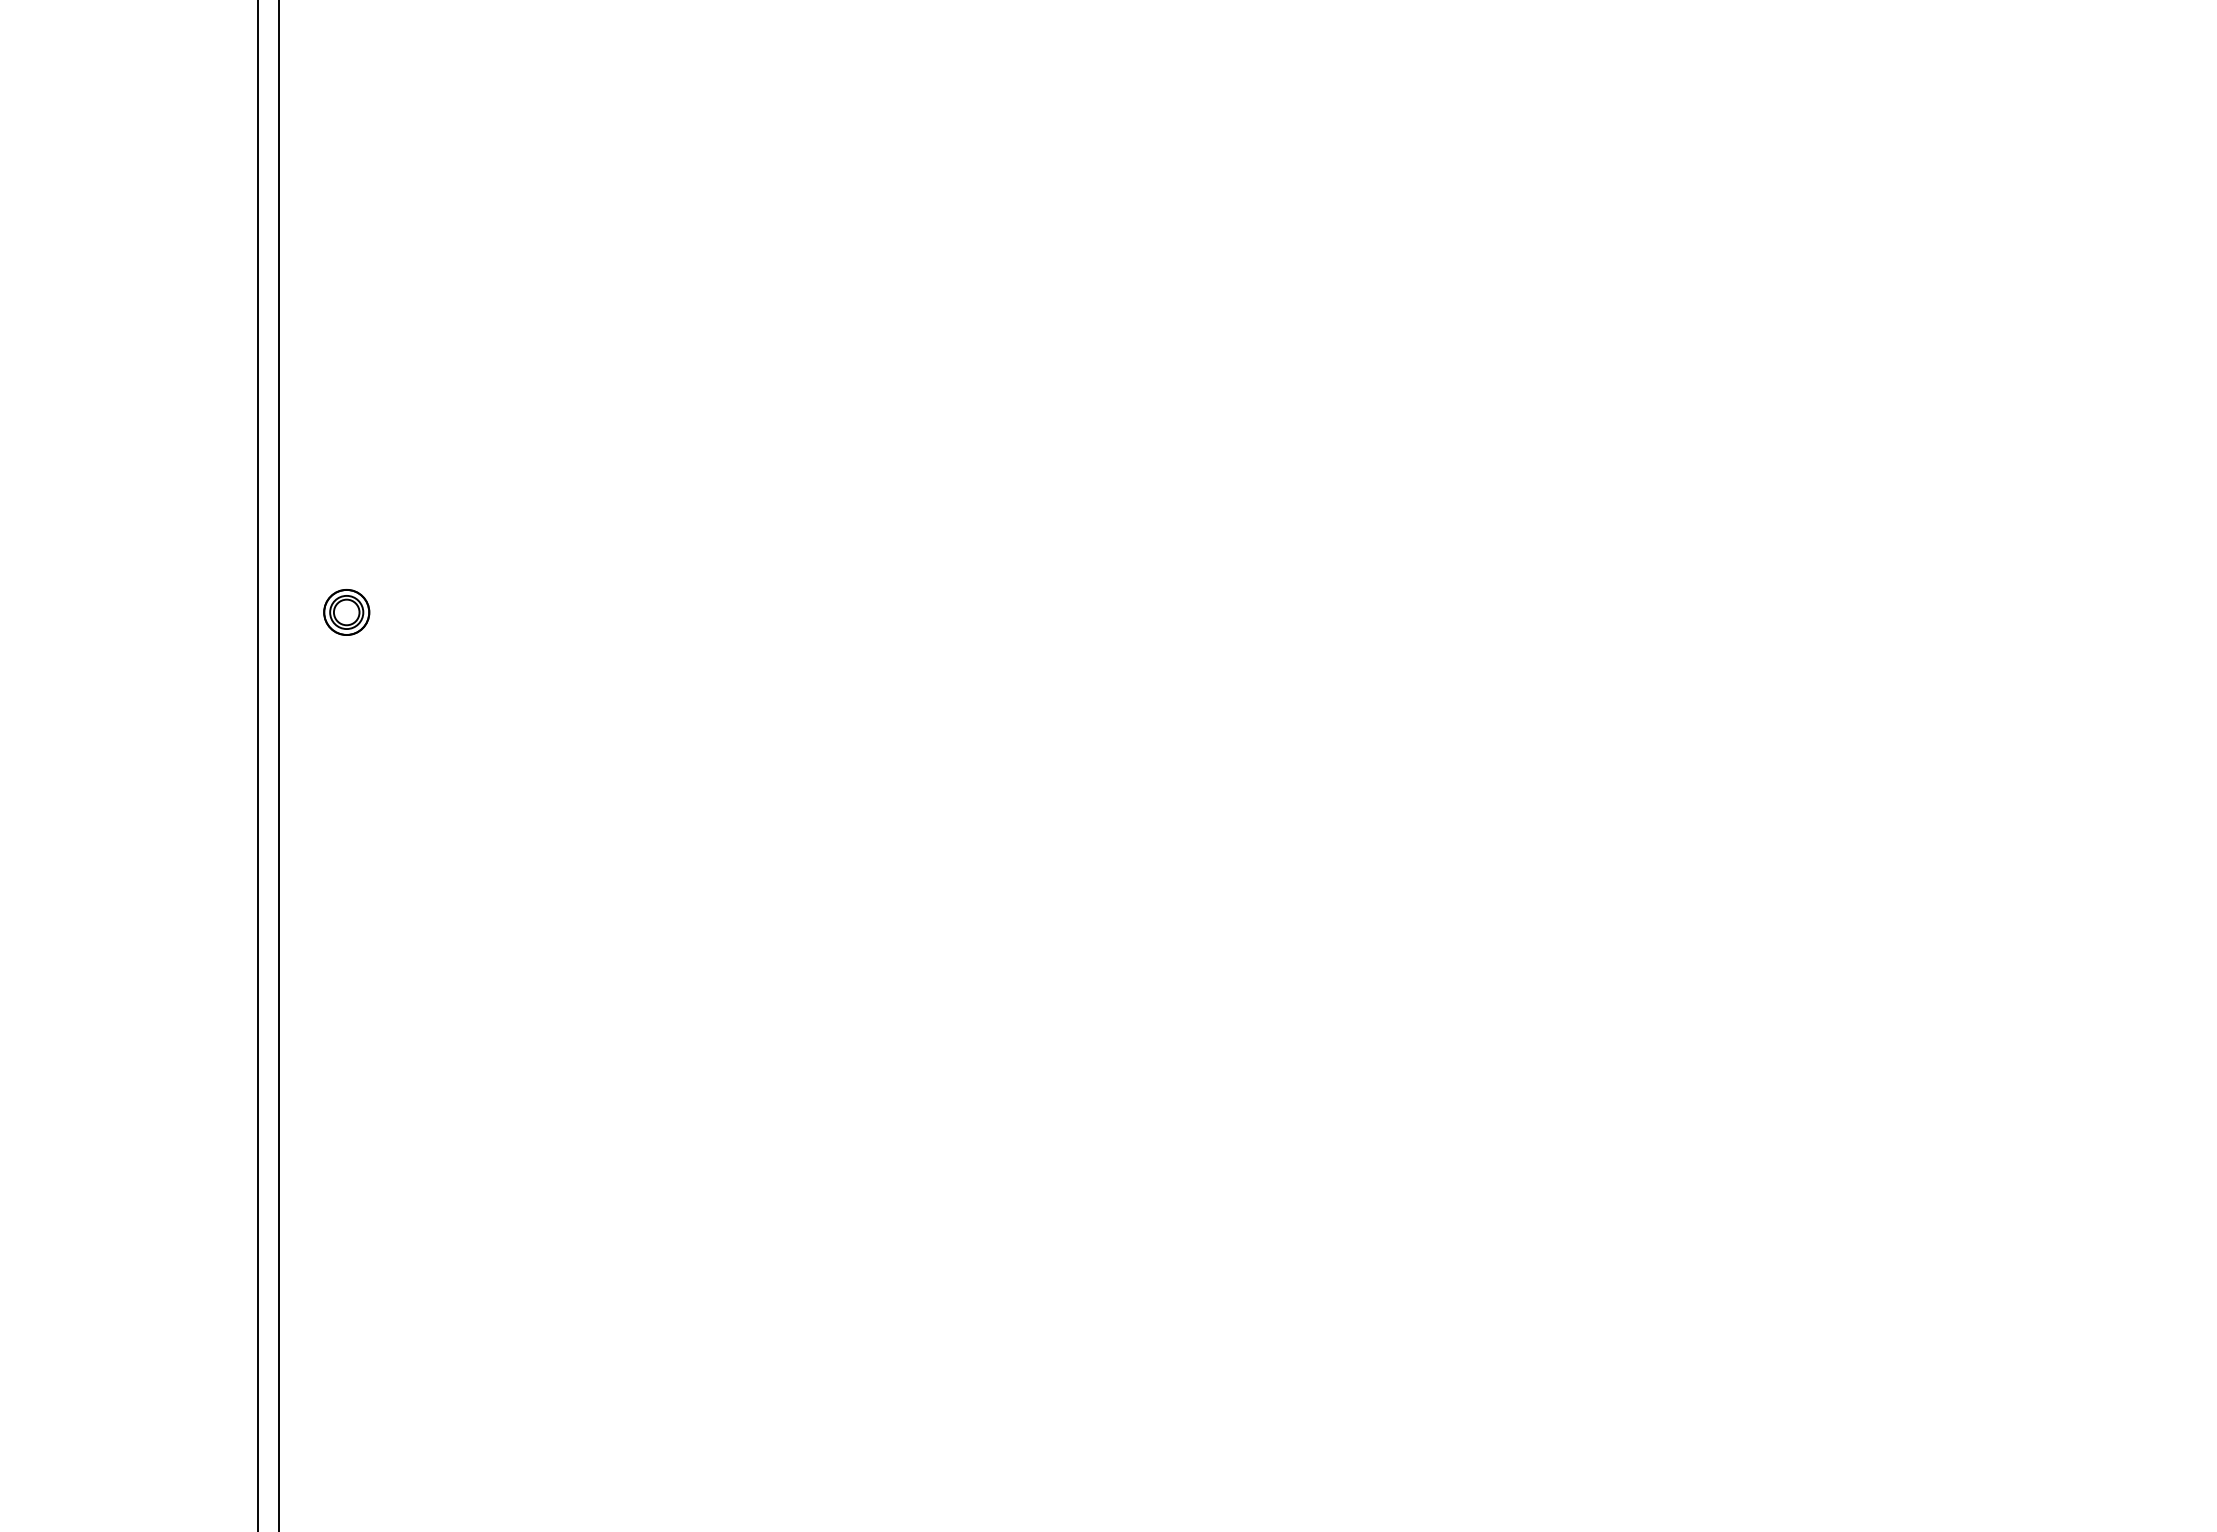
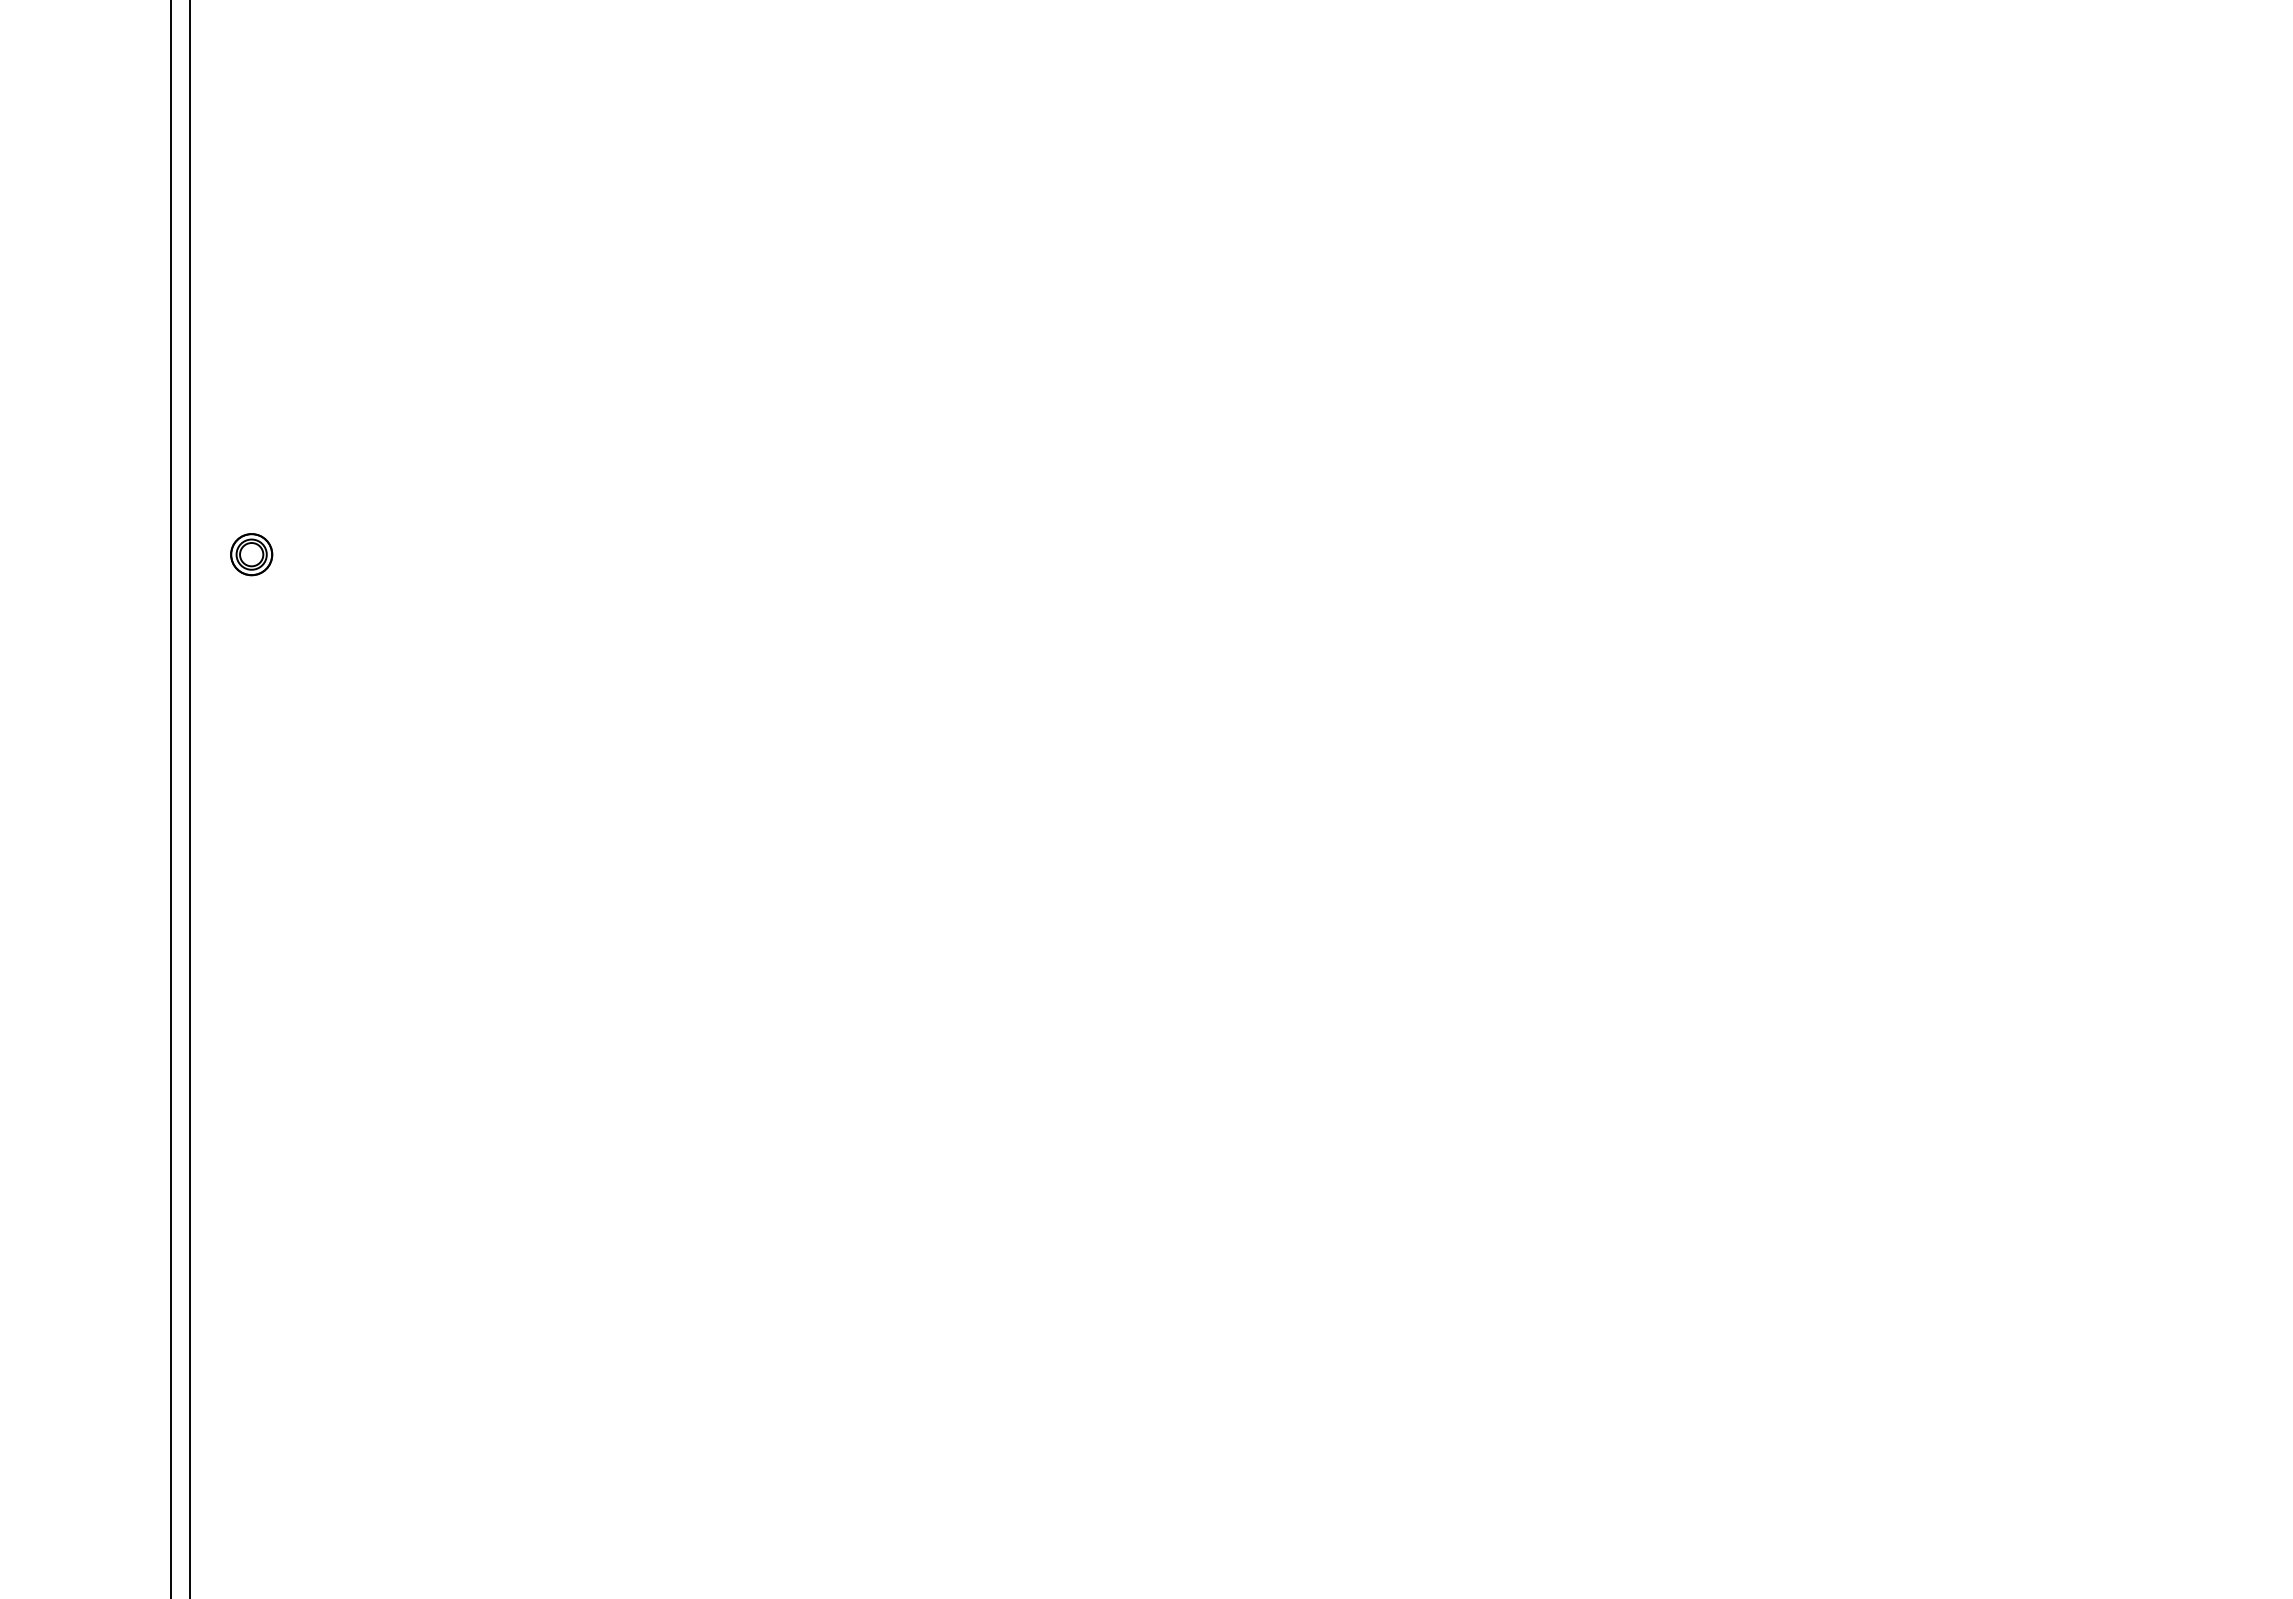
part: (346, 612) -> (251, 554), moved

